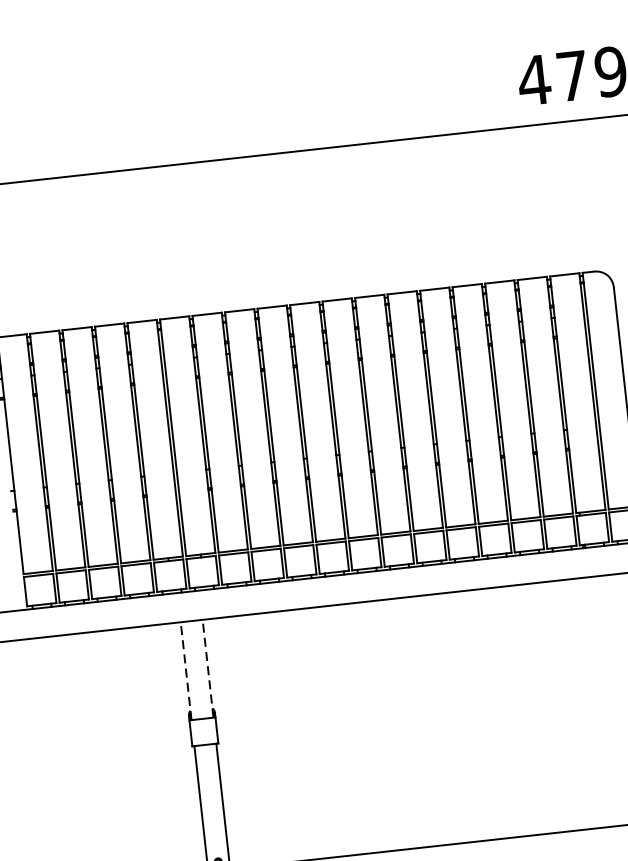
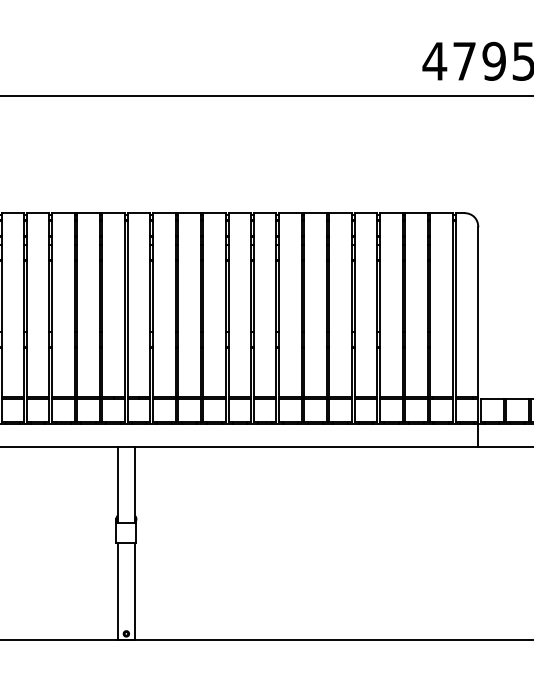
line: (207, 668) -> (134, 484), dashed -> solid
line: (185, 670) -> (117, 484), dashed -> solid

